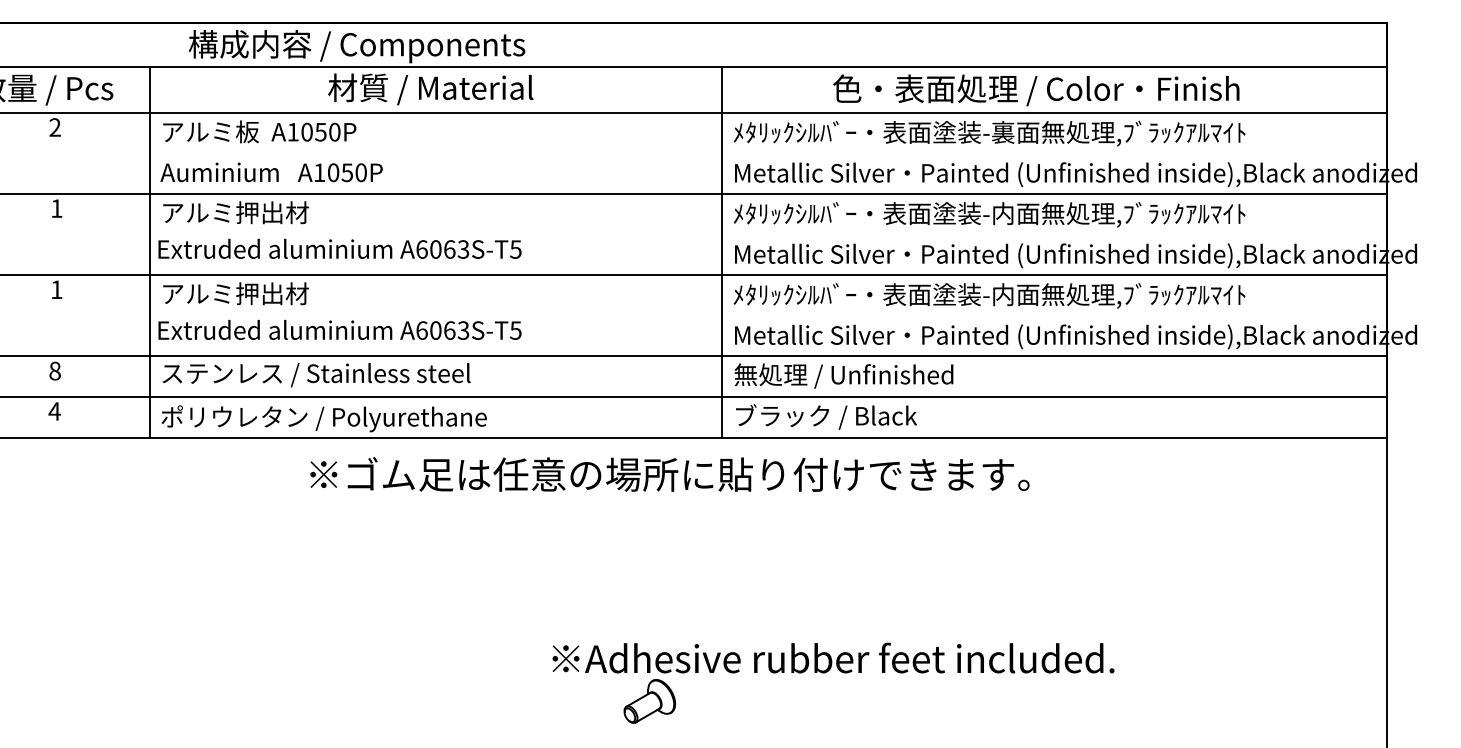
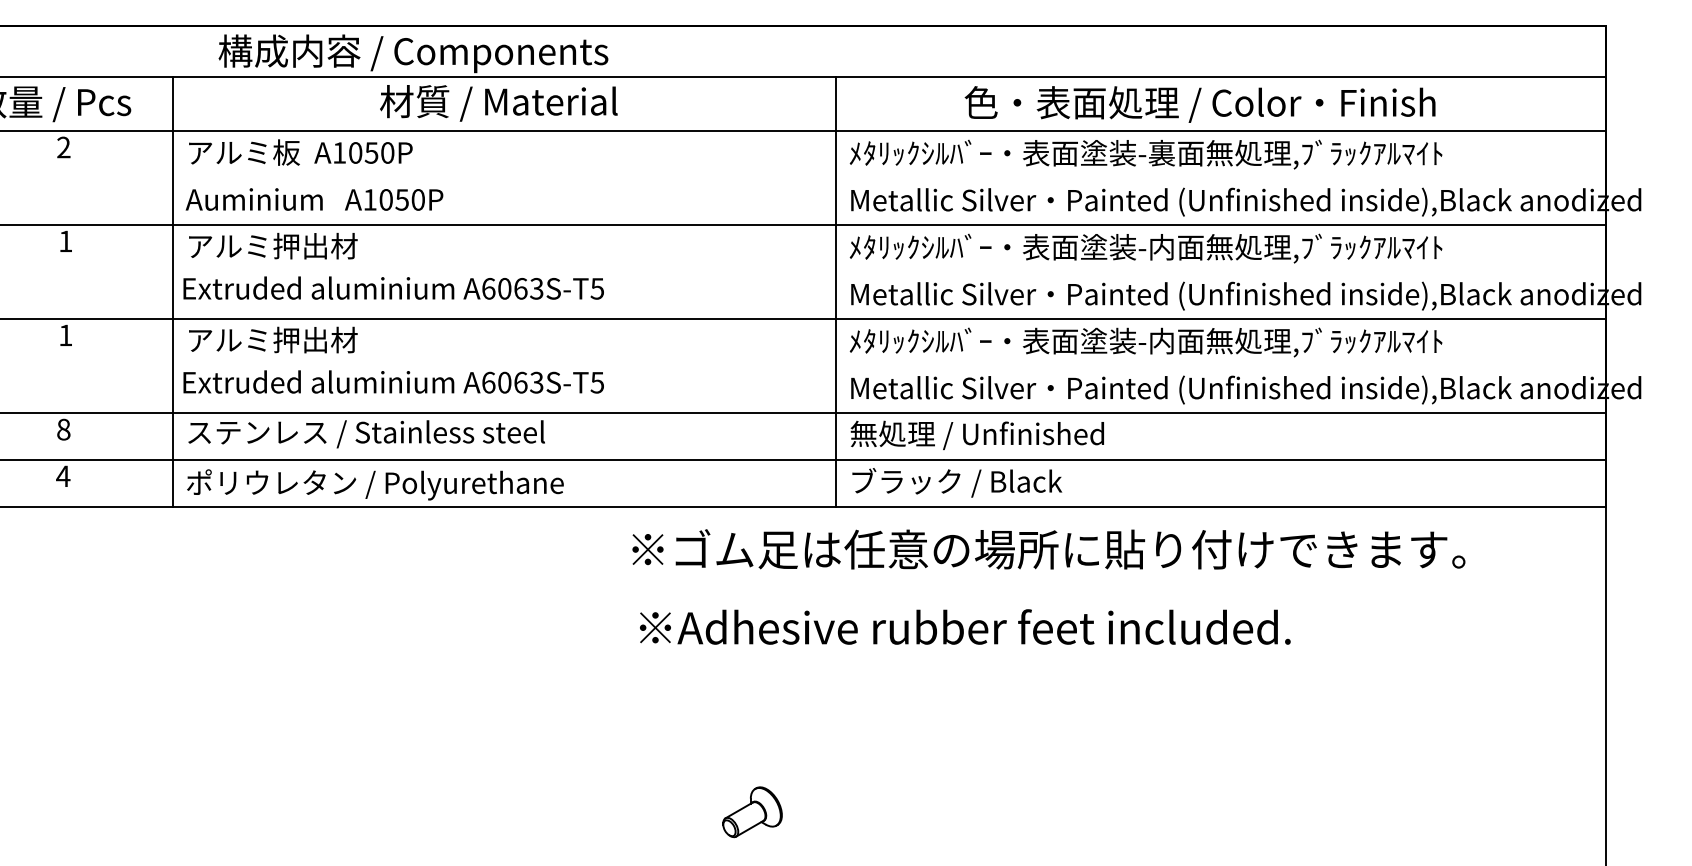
text: (669, 474) -> (1048, 549), moved
text: (833, 657) -> (965, 626), moved

